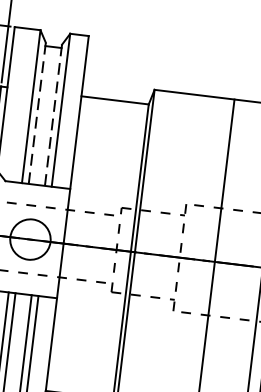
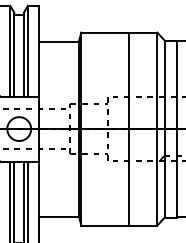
line: (37, 113) -> (14, 54), dashed -> solid
line: (52, 114) -> (23, 54), dashed -> solid

